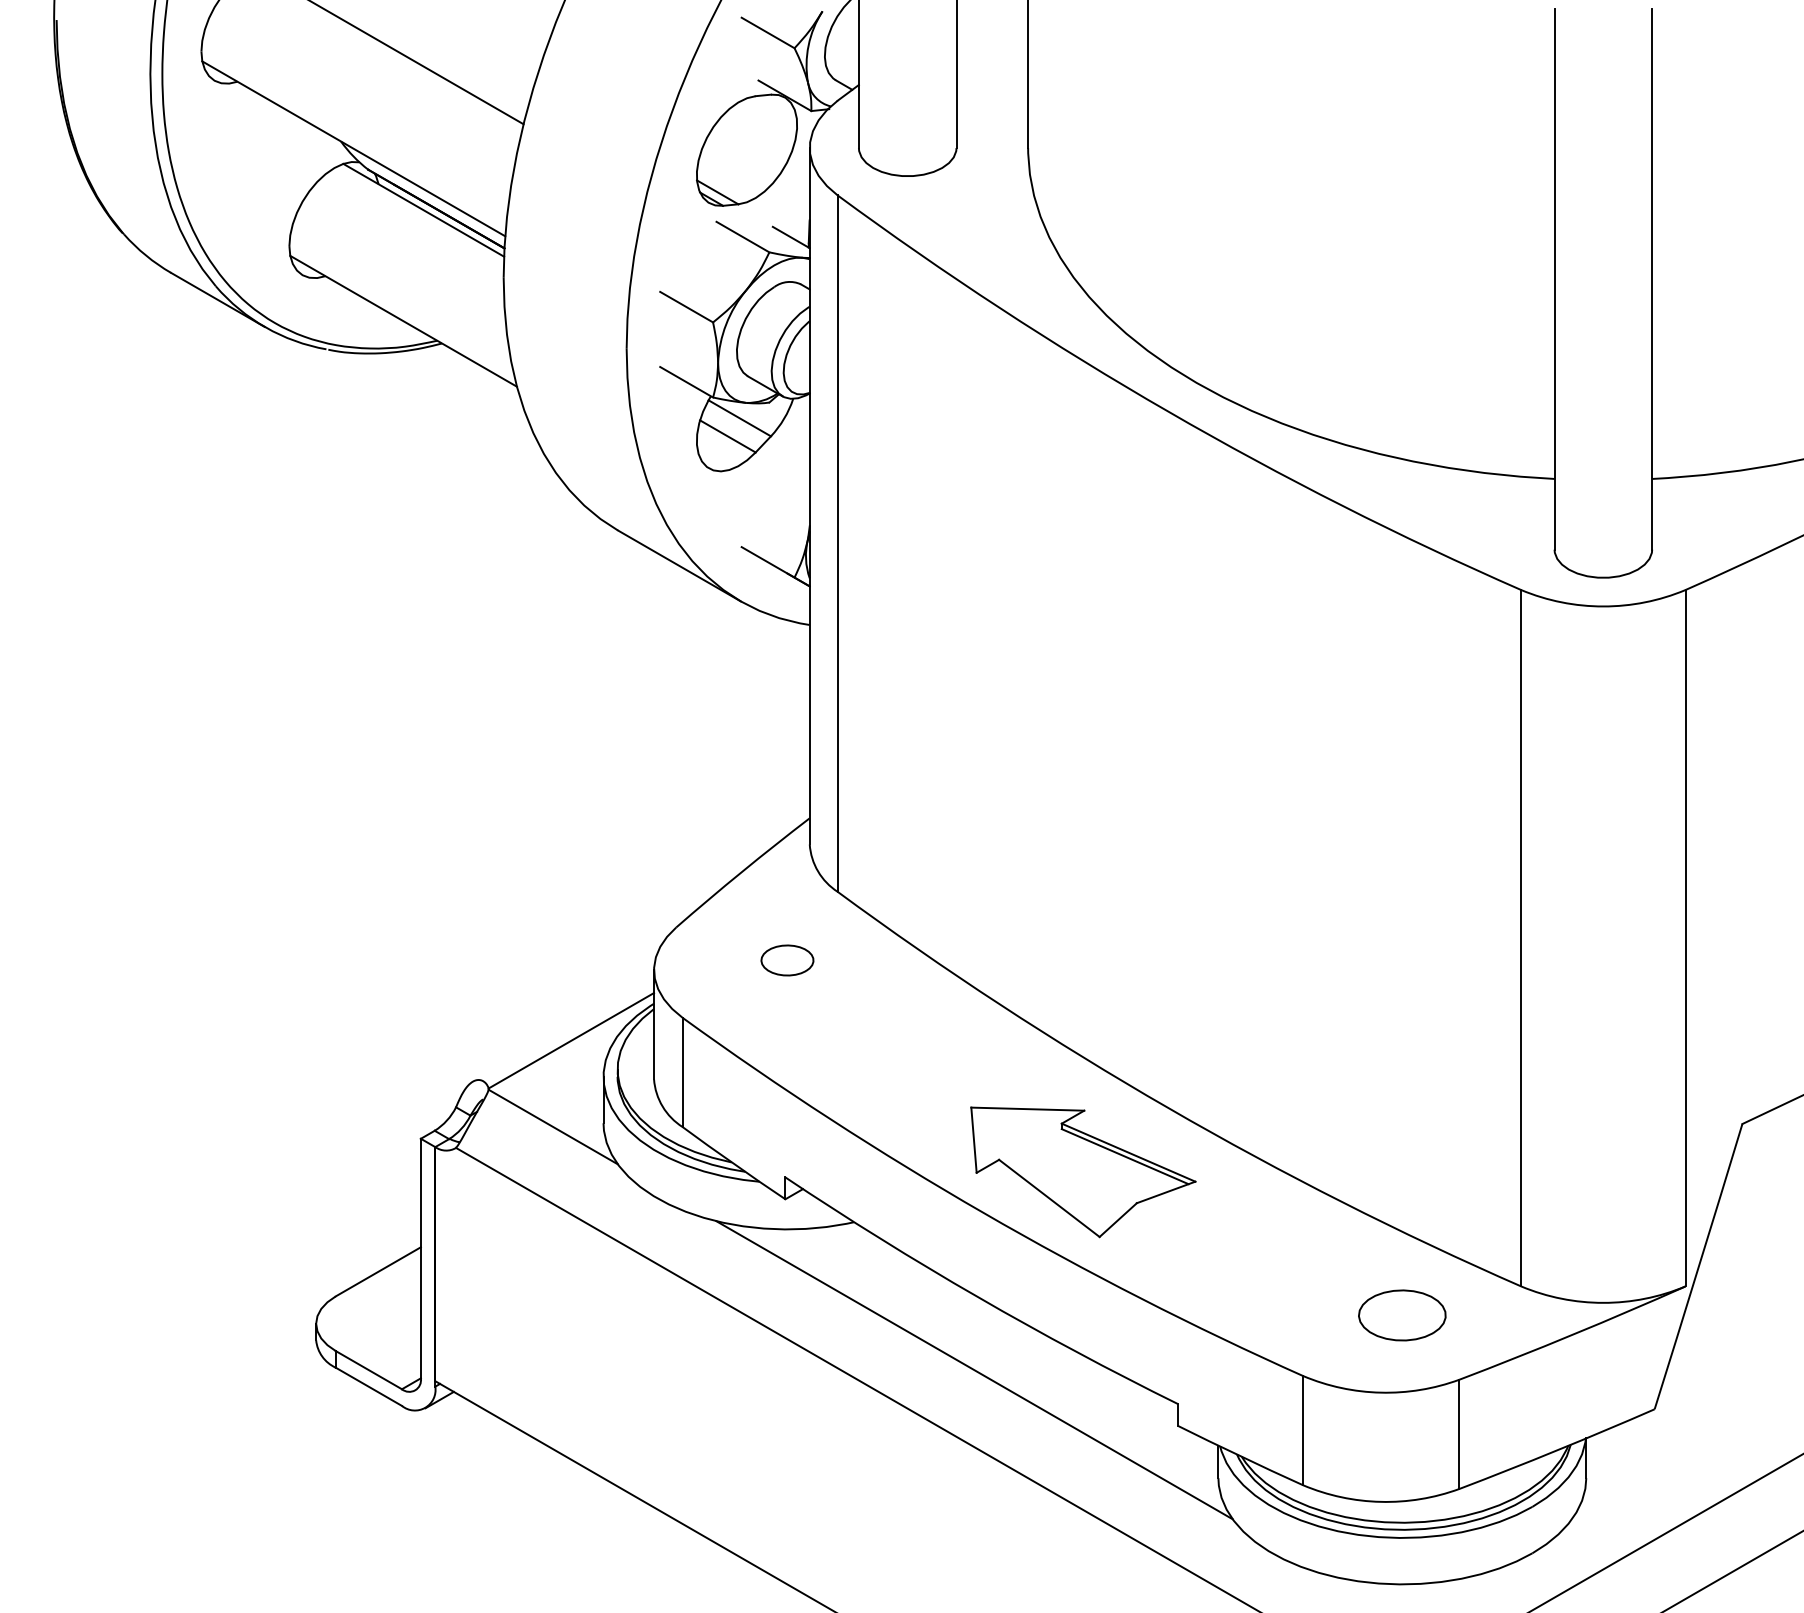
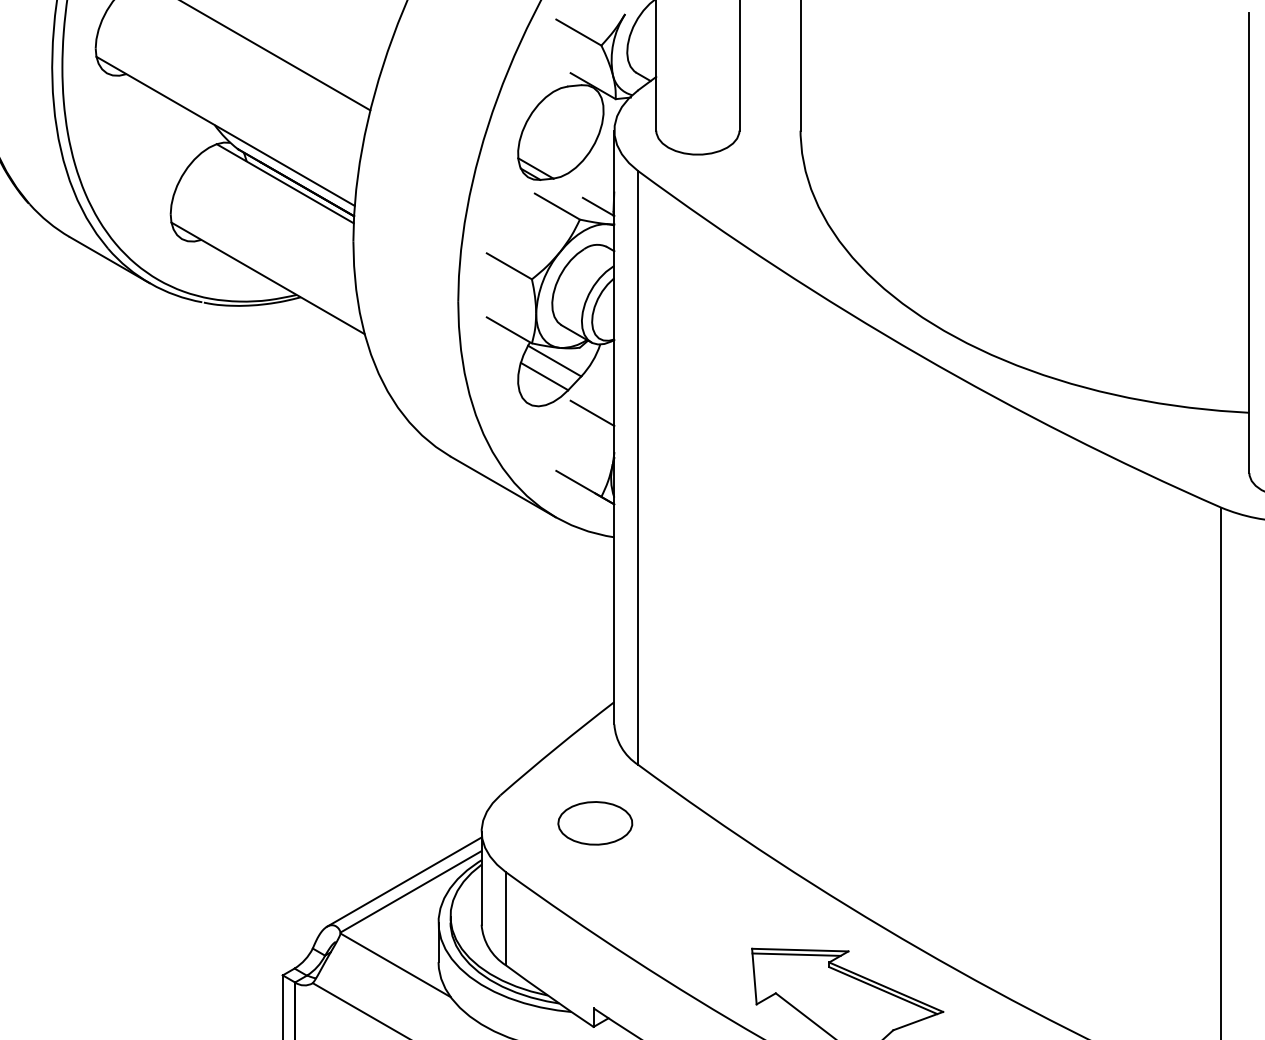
line: (783, 479) -> (591, 413), added
part: (787, 960) -> (595, 823), size x1.67
line: (563, 1029) -> (404, 882), added
line: (1023, 1114) -> (796, 954), added

